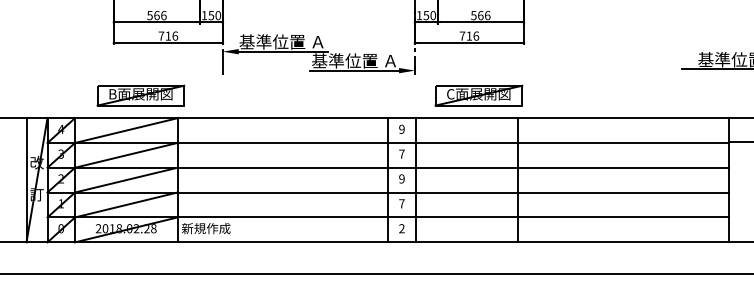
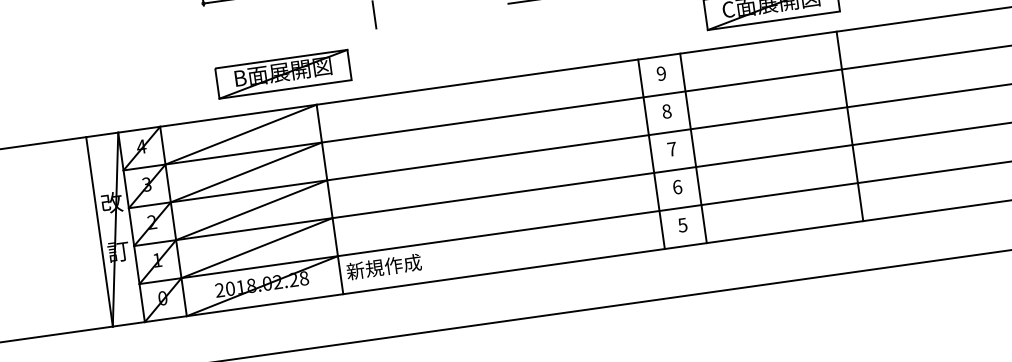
part: (140, 95) -> (282, 74), moved
text: (401, 153) -> (665, 110), 7 -> 8
text: (401, 178) -> (671, 148), 9 -> 7
text: (401, 203) -> (676, 186), 7 -> 6
text: (401, 228) -> (682, 225), 2 -> 5

